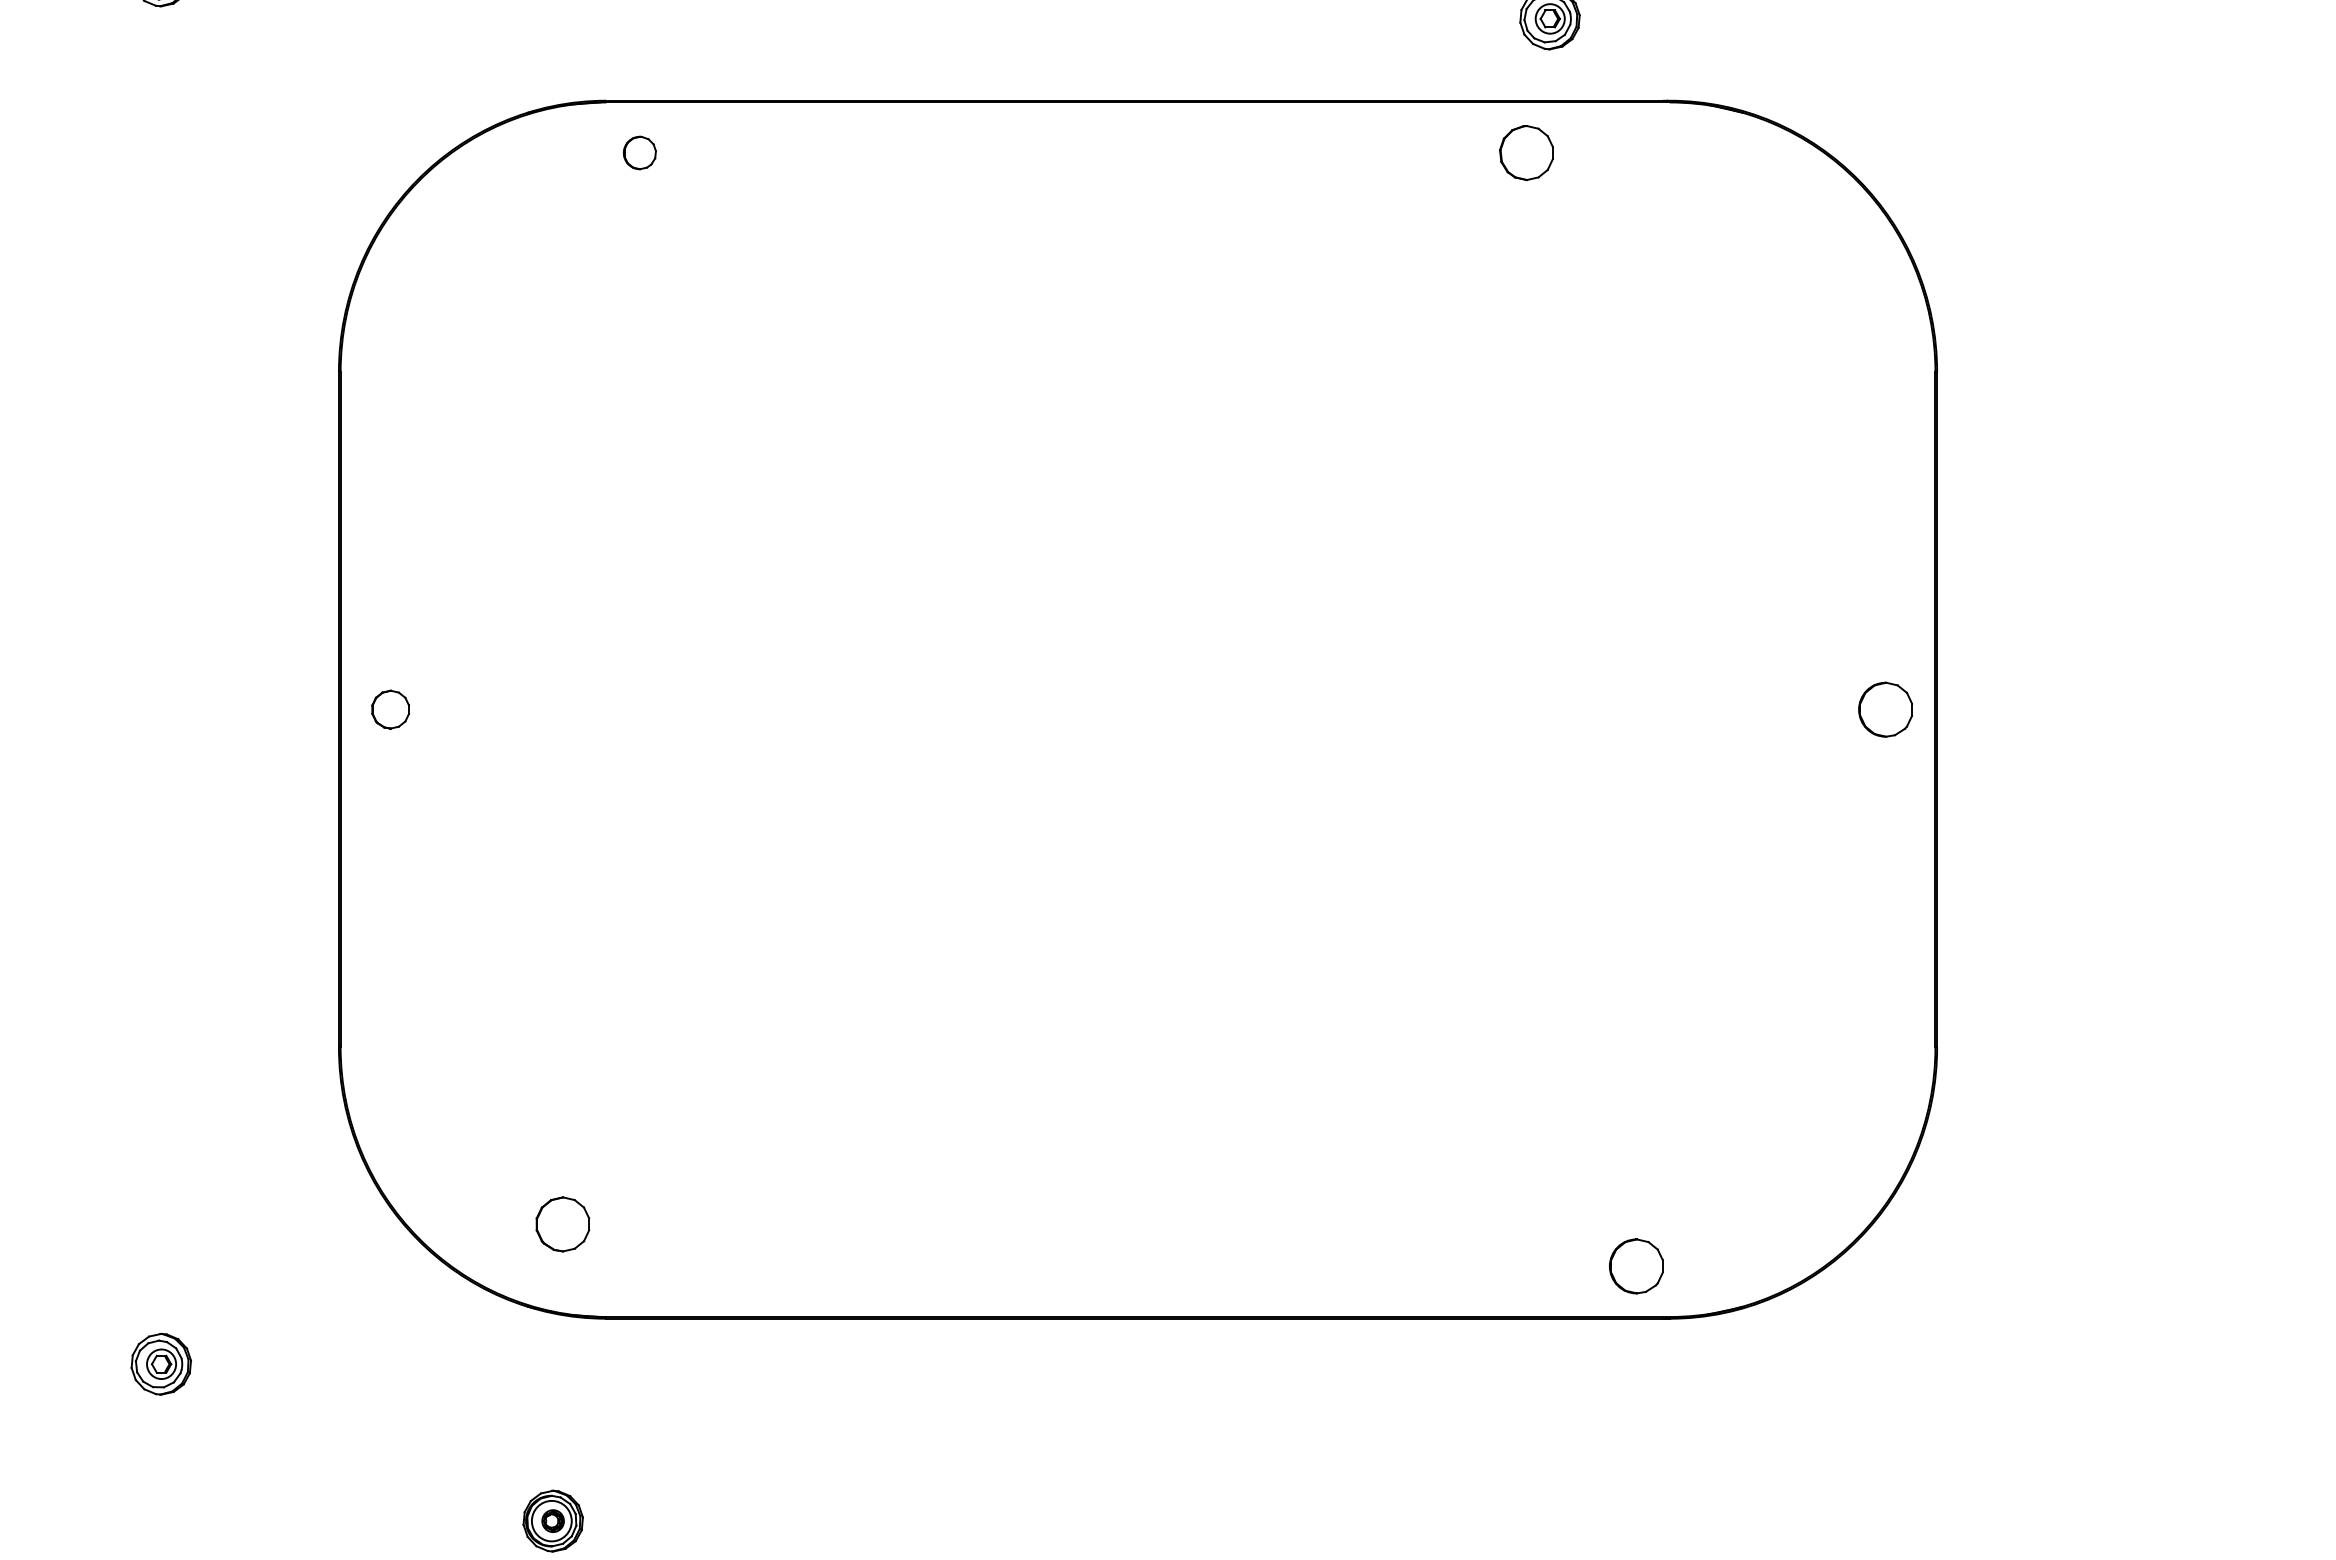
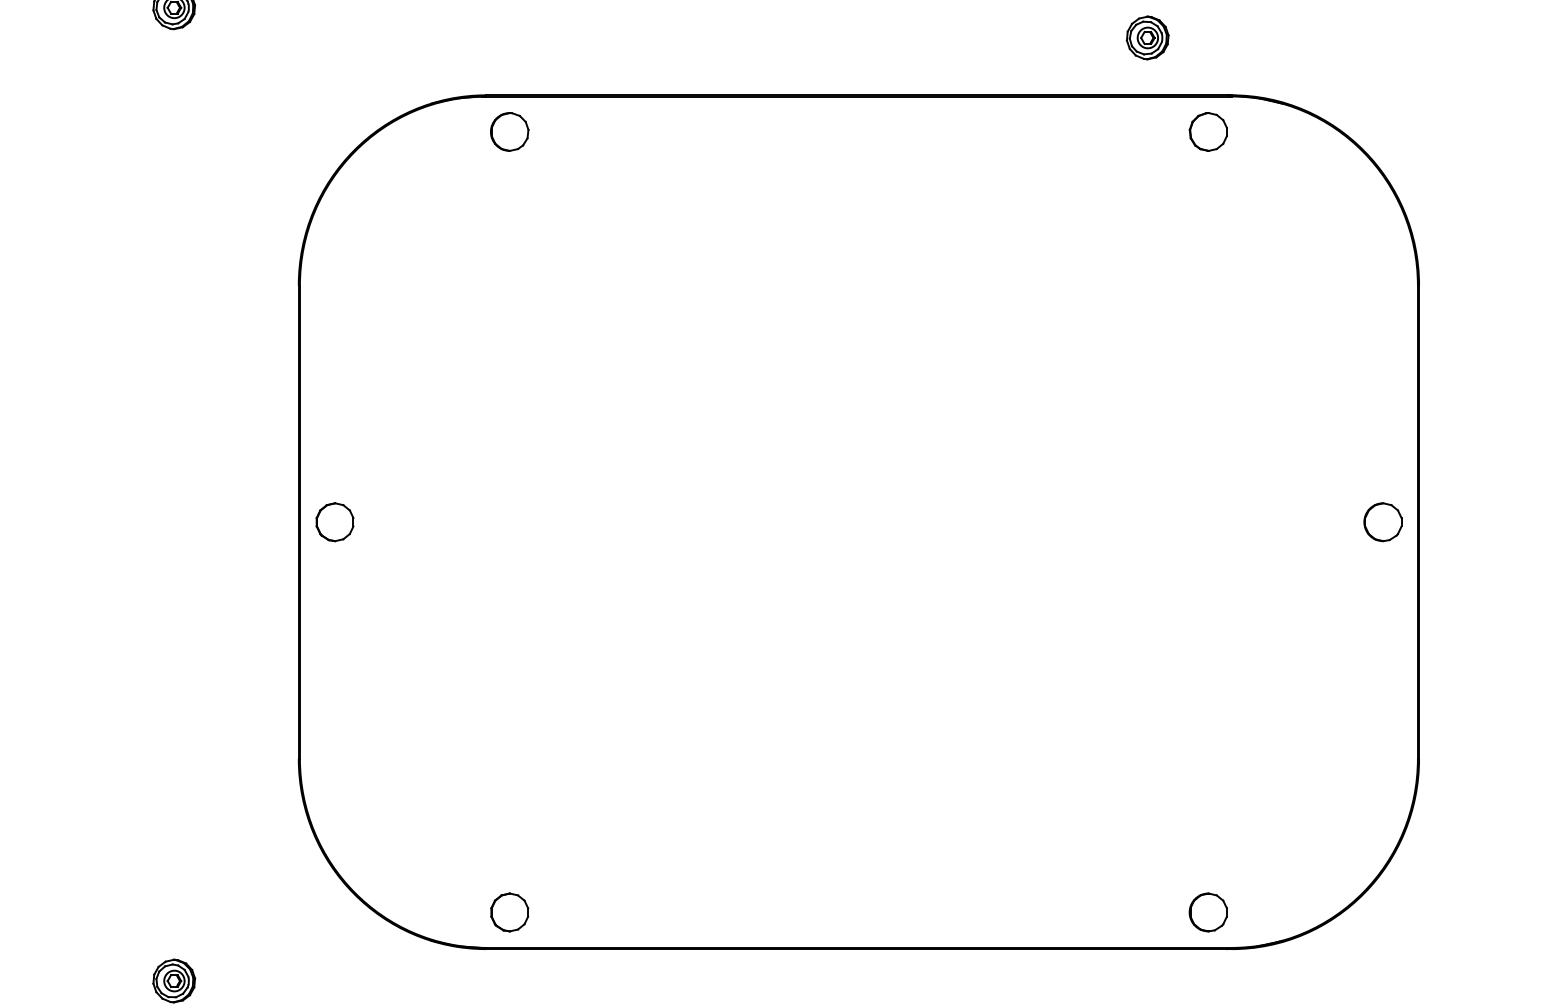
part: (639, 152) -> (509, 131), size x1.67
part: (1526, 153) -> (1208, 132), moved
part: (390, 709) -> (334, 522), size x1.43
part: (562, 1224) -> (509, 912), moved

